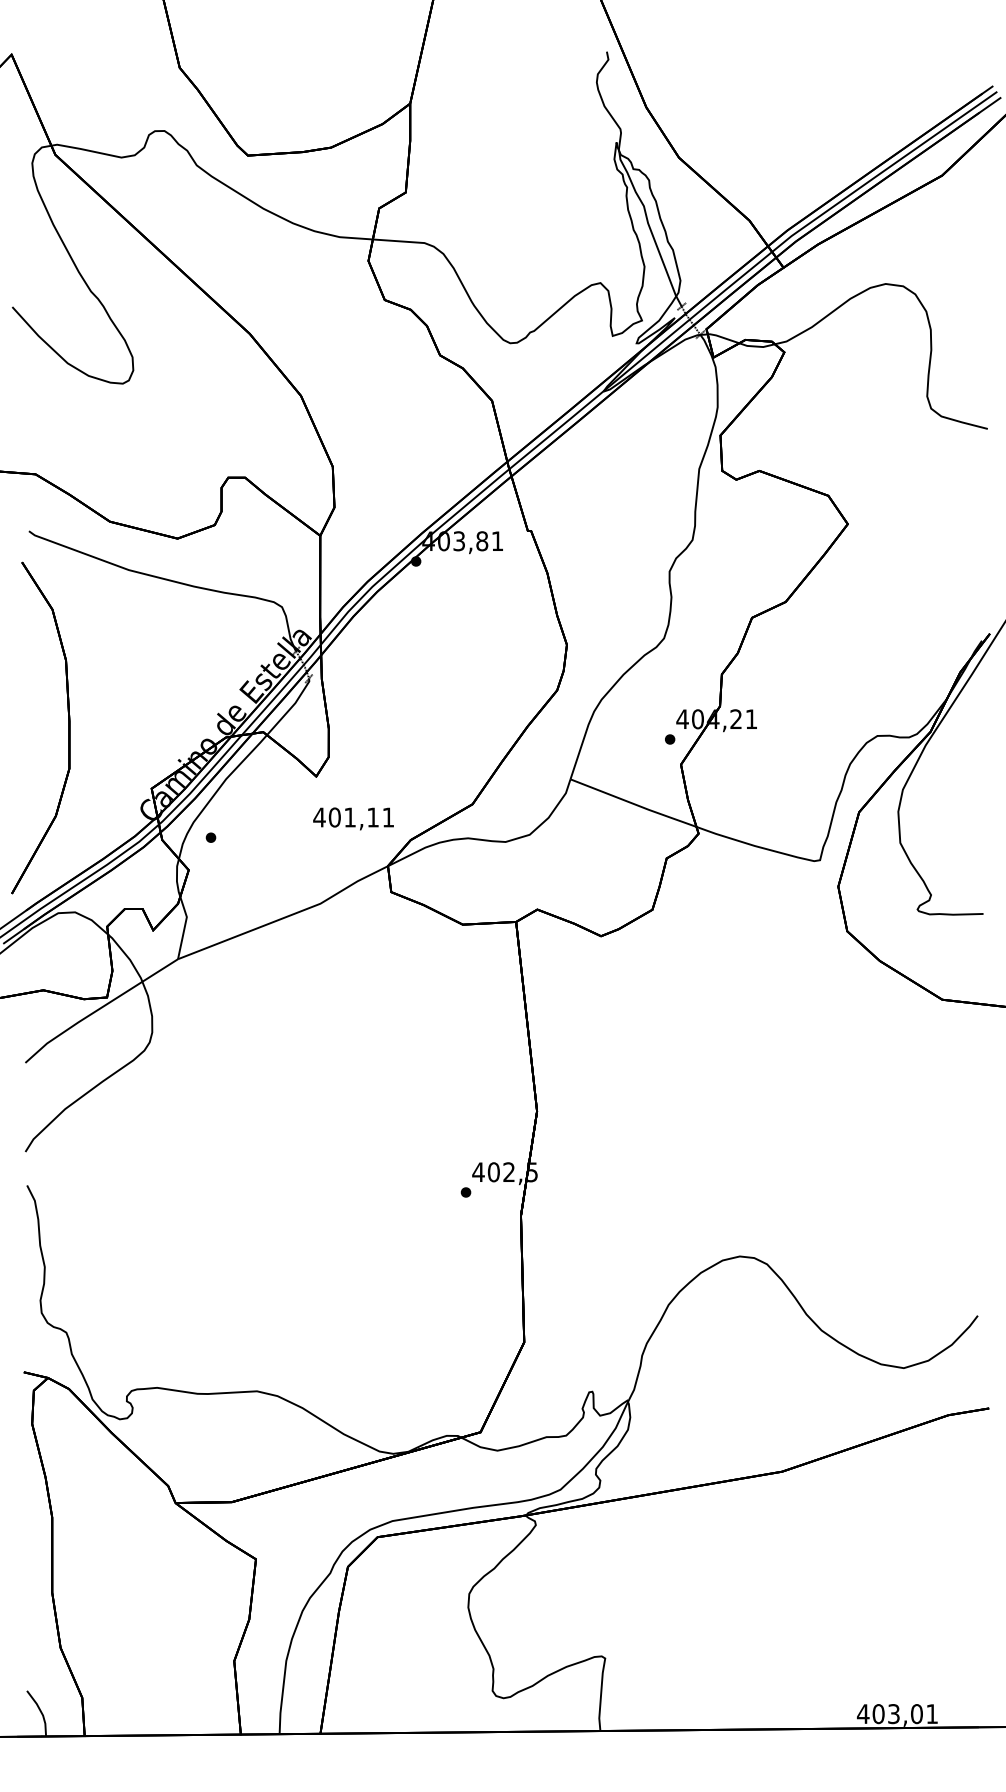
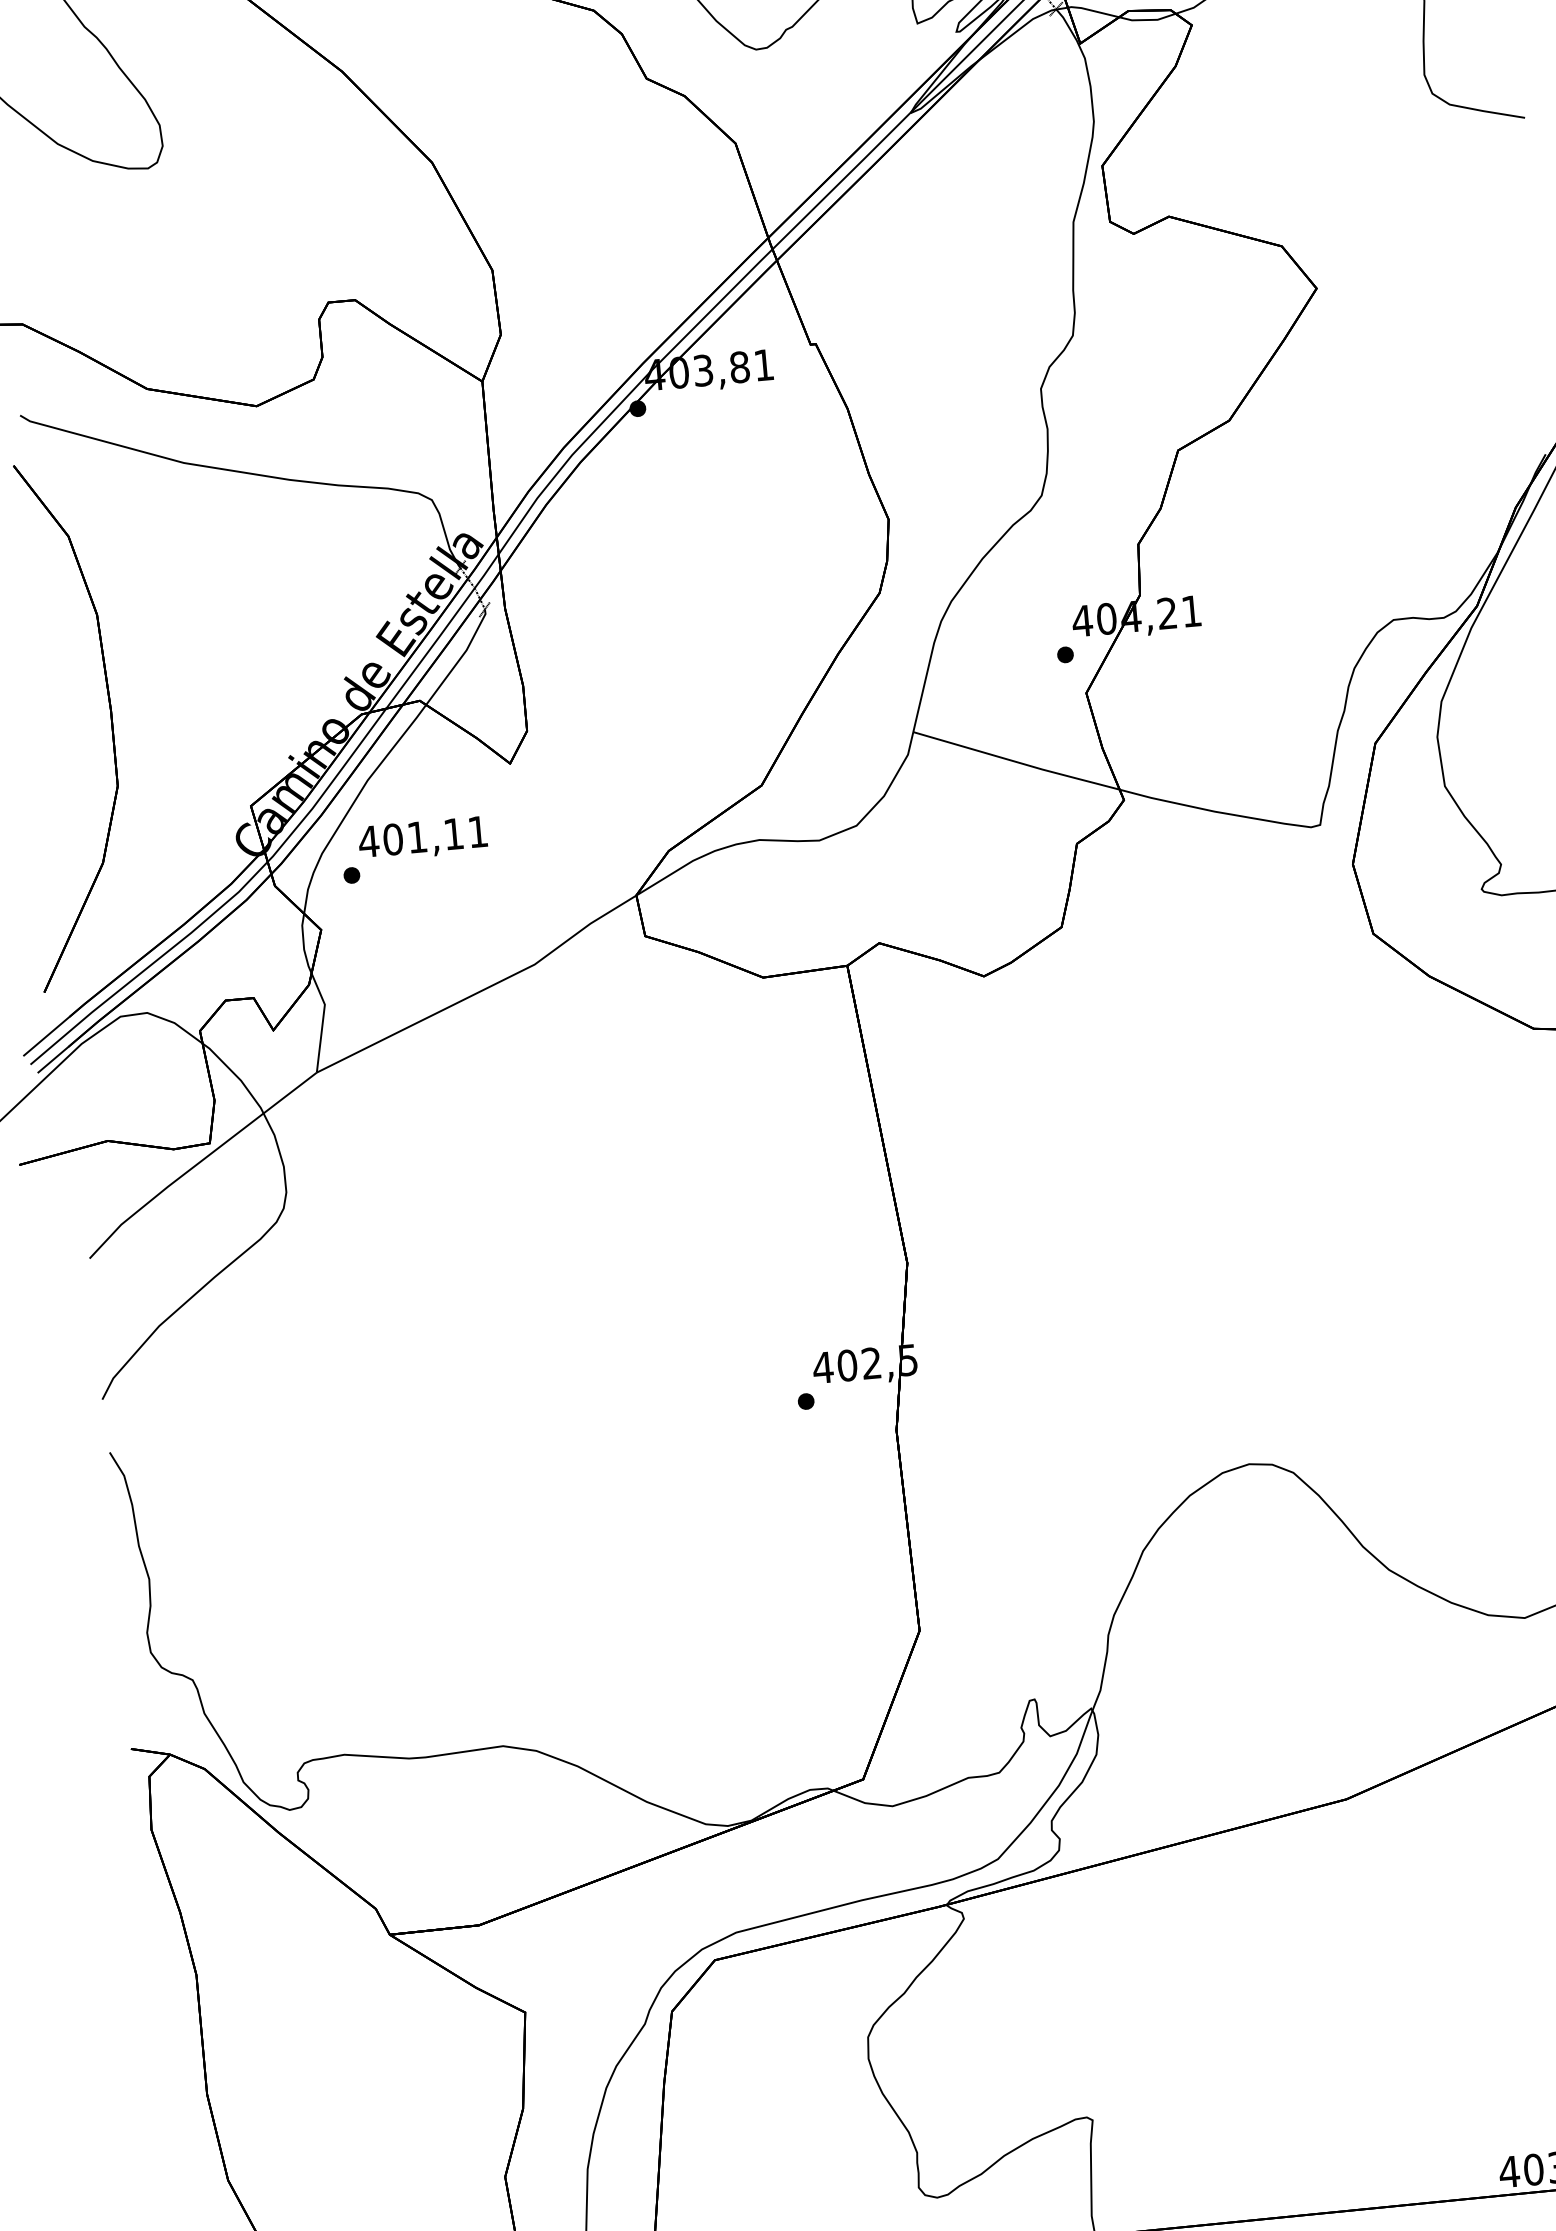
text: (353, 818) -> (422, 838), moved

